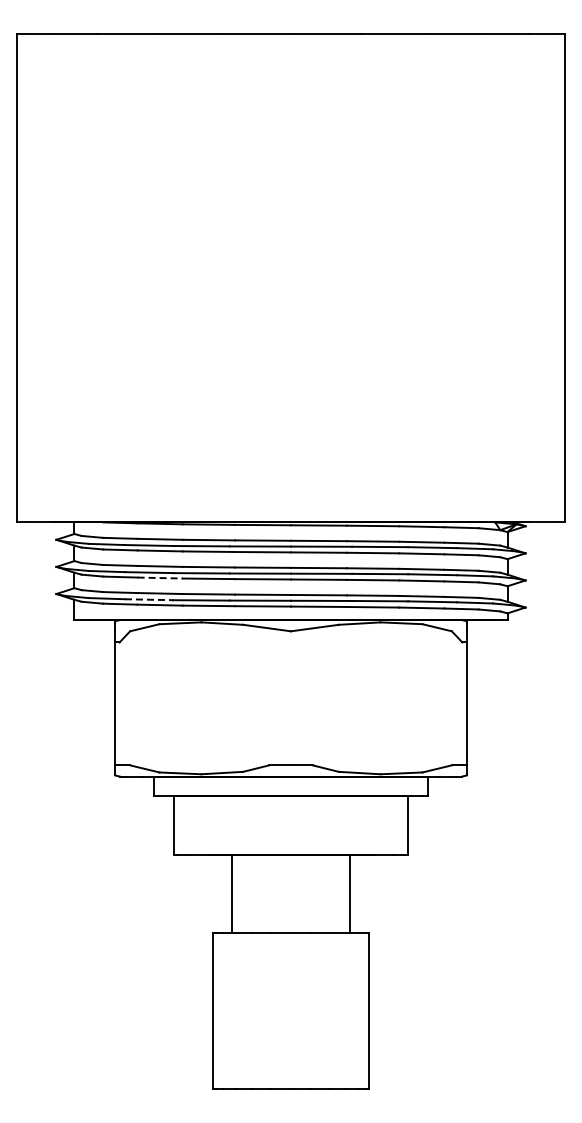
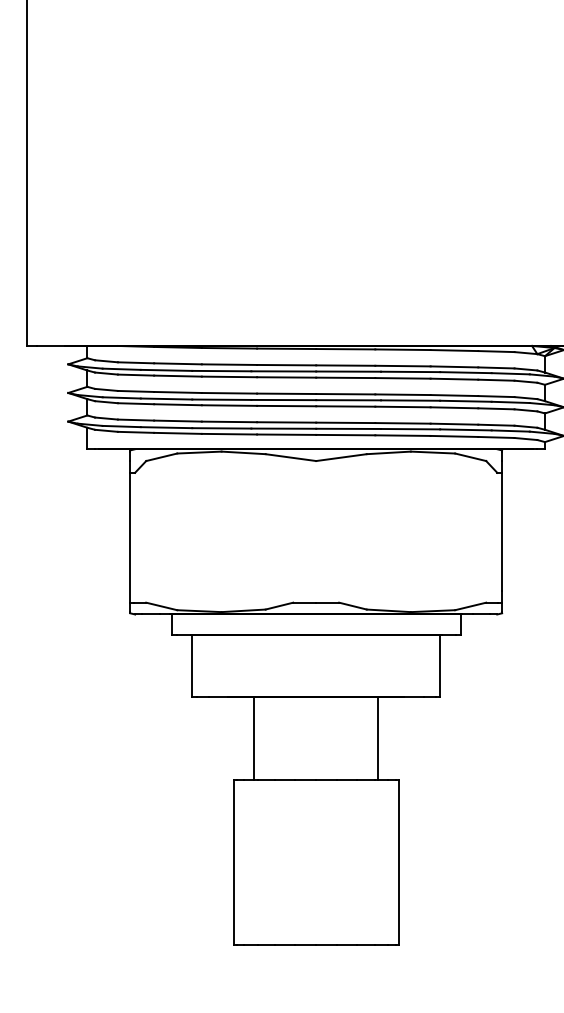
line: (160, 578) -> (178, 405), dashed -> solid
line: (149, 599) -> (166, 427), dashed -> solid

